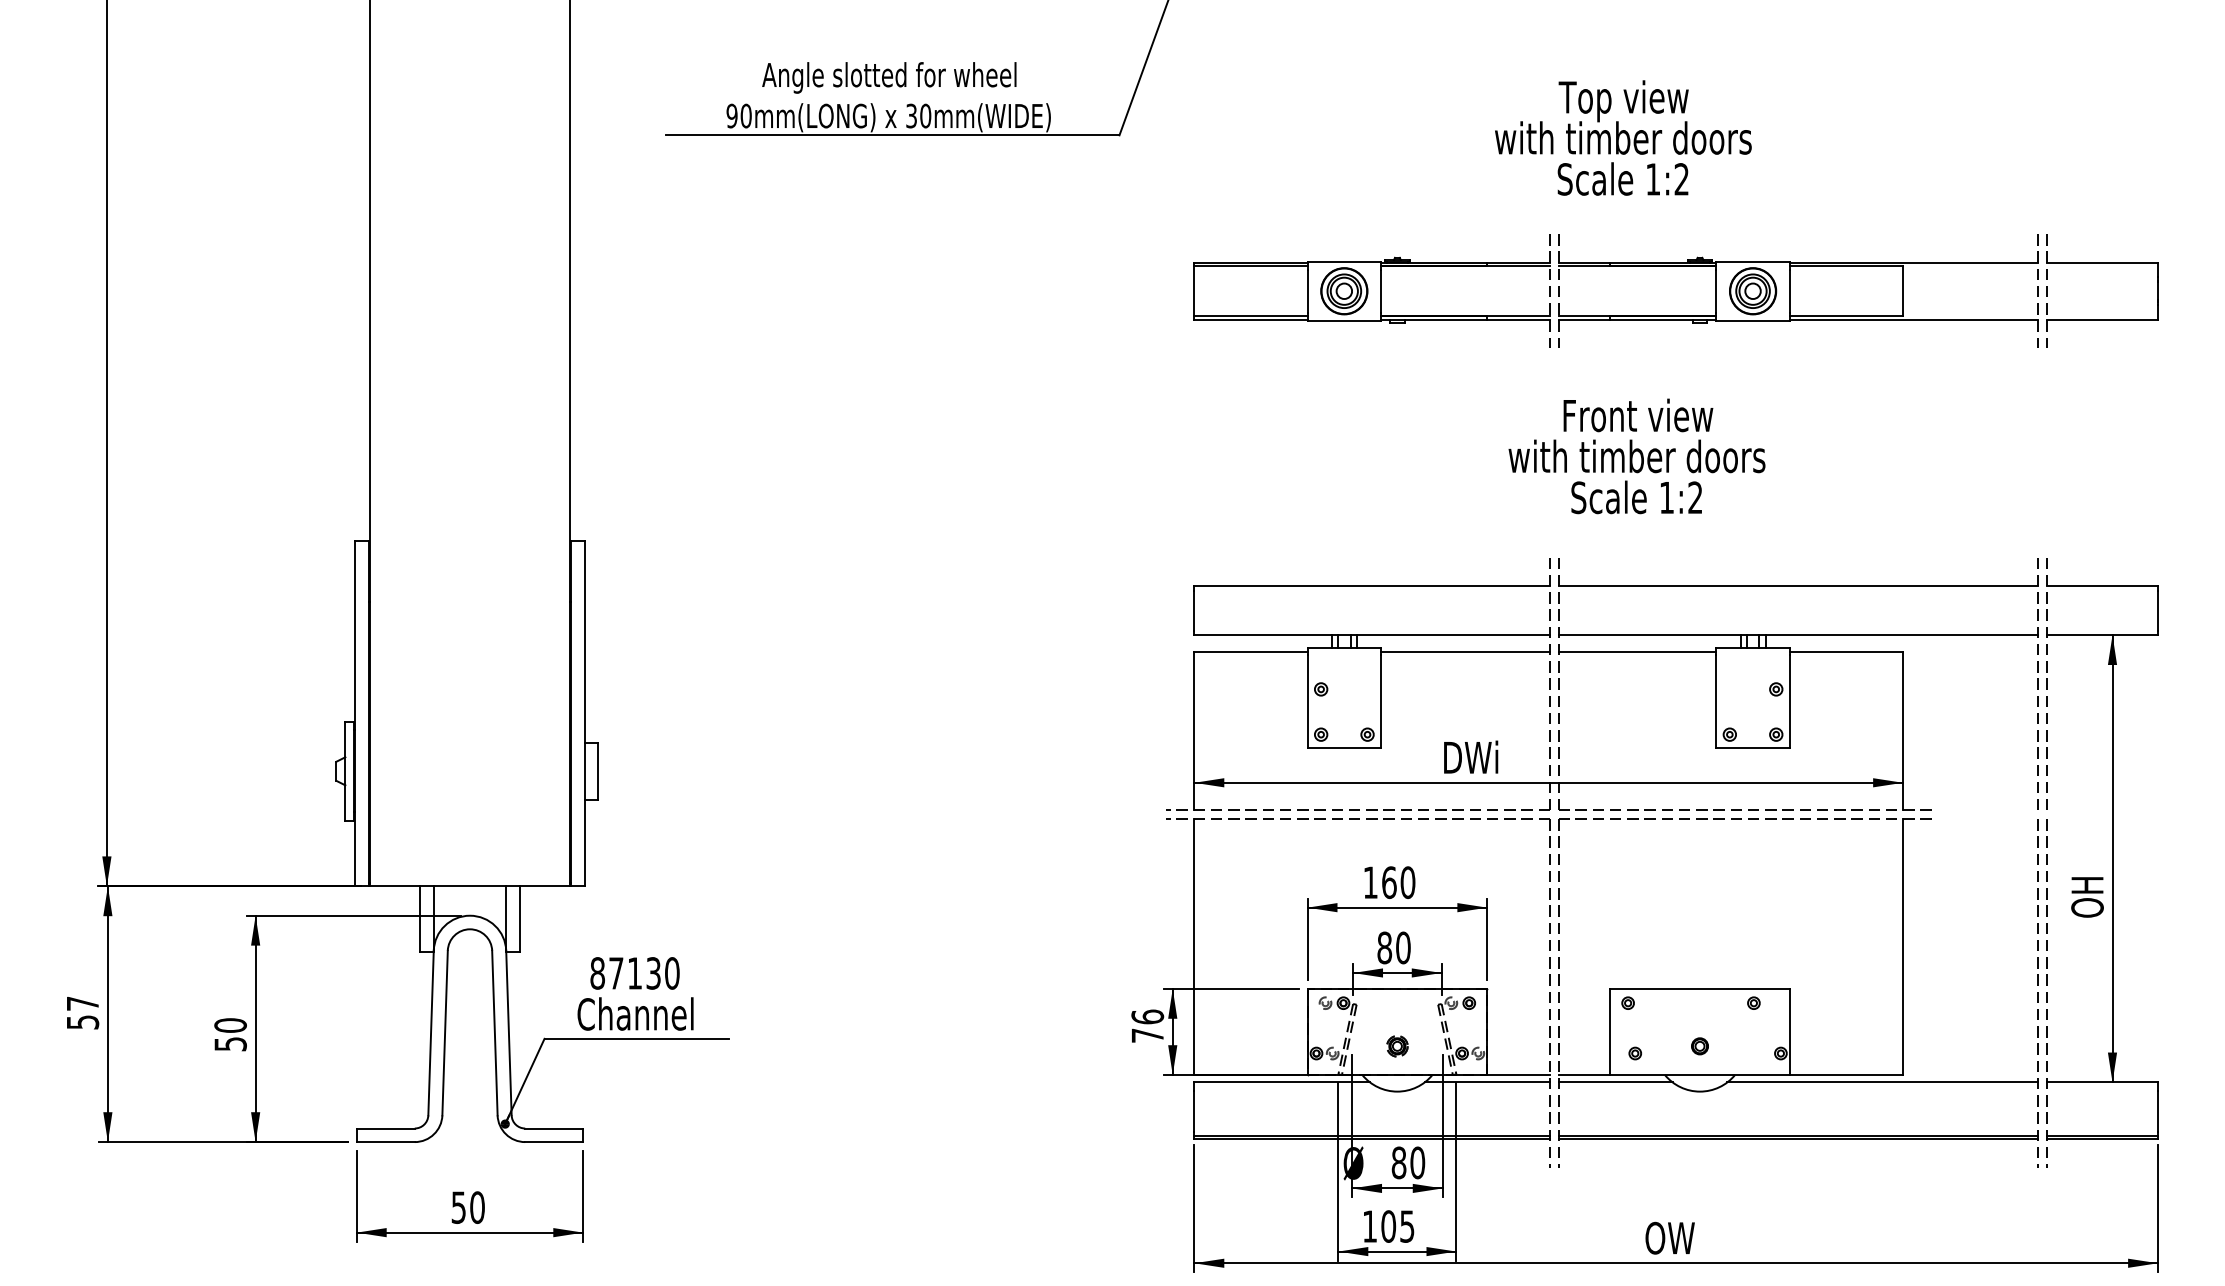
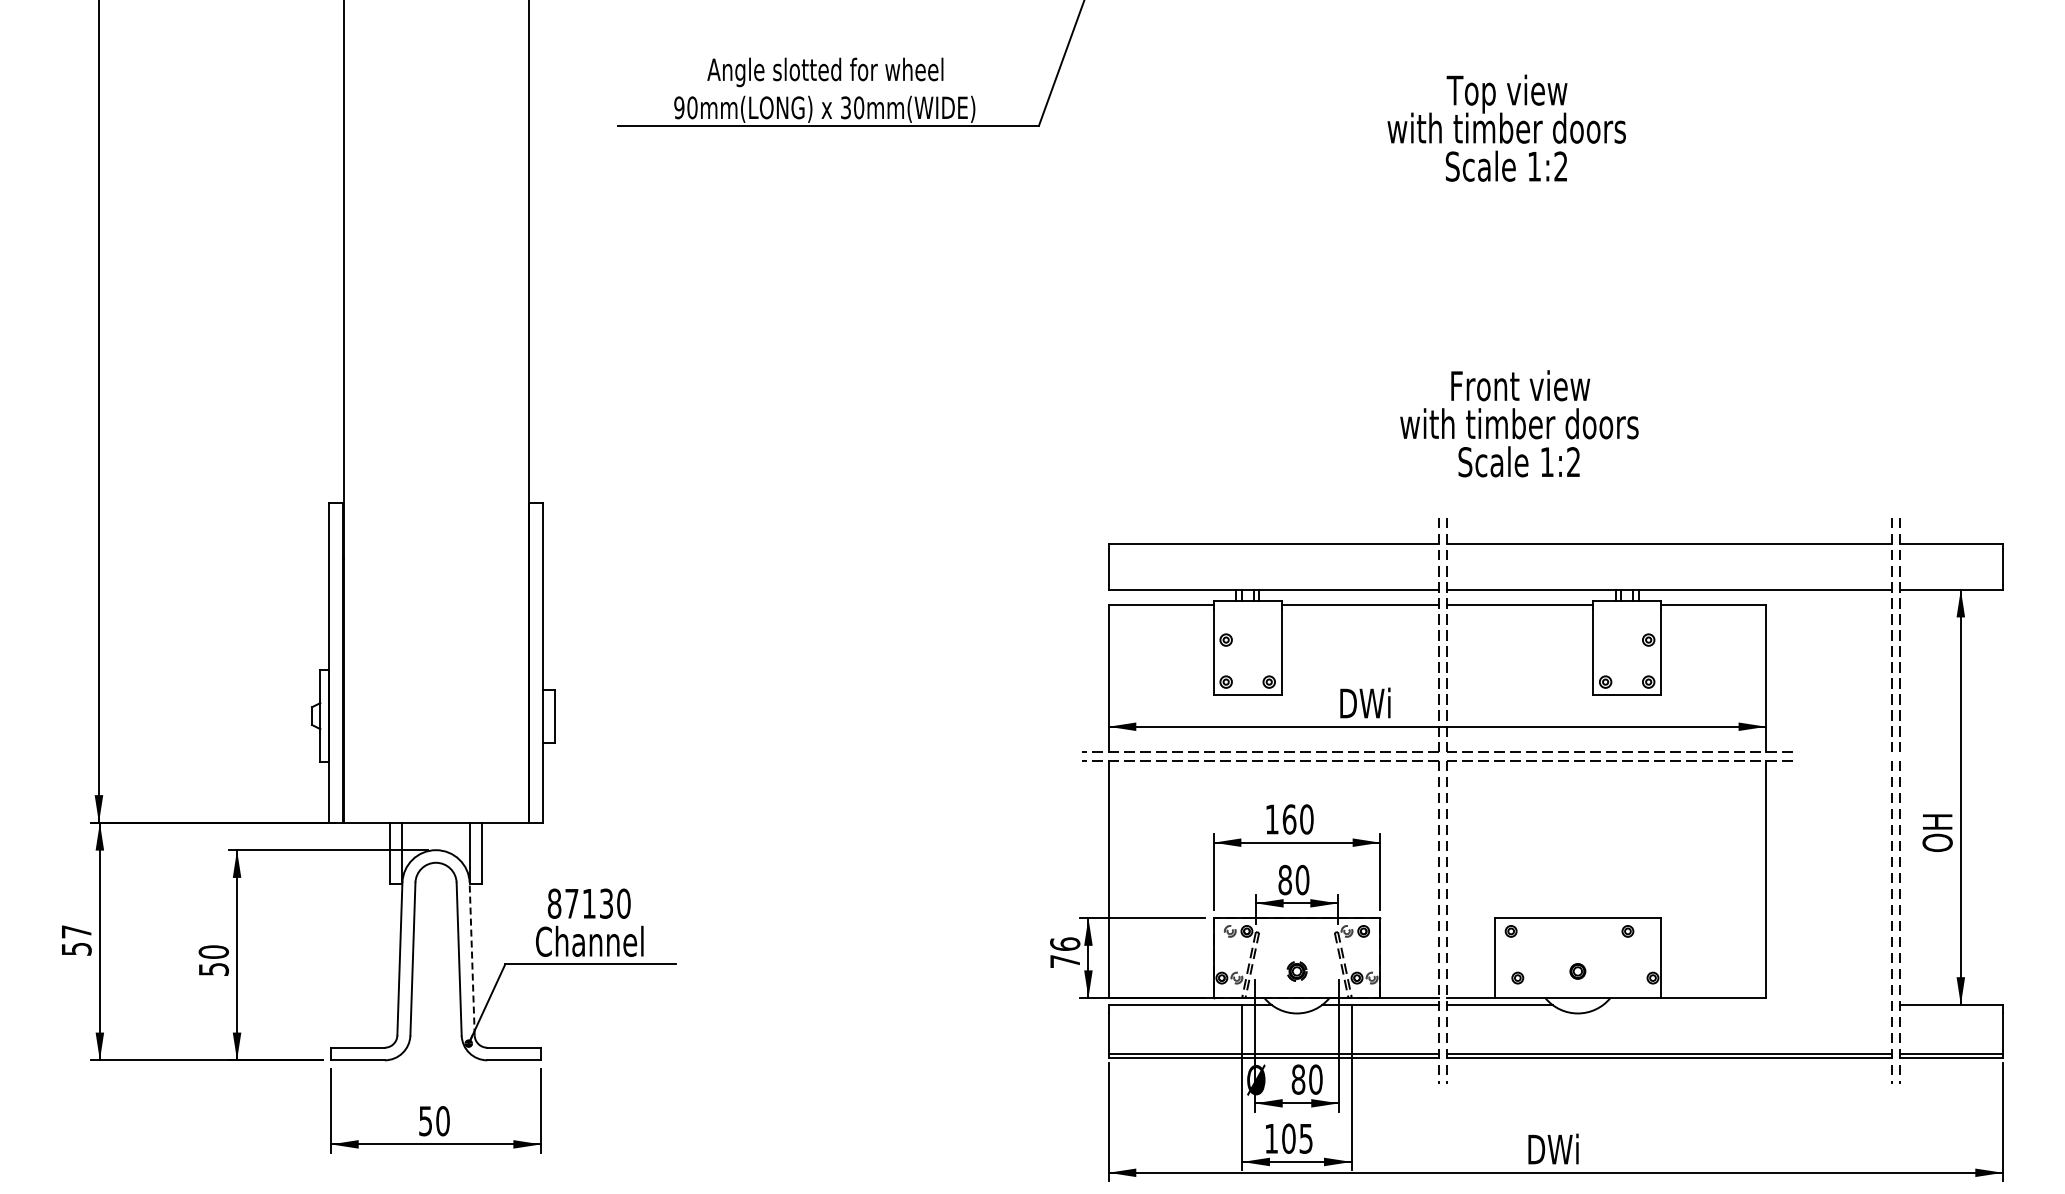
part: (1675, 266) -> (1555, 247), removed
line: (509, 1032) -> (472, 958), solid -> dashed
line: (1882, 1081) -> (1747, 1004), removed
text: (1672, 1237) -> (1552, 1148), OW -> DWi

